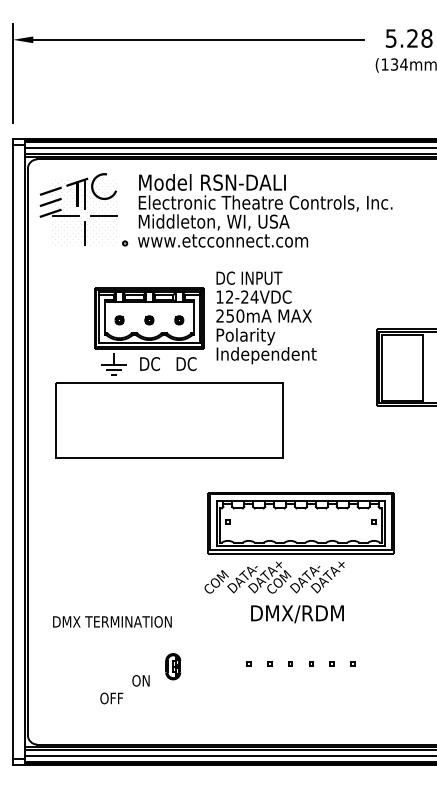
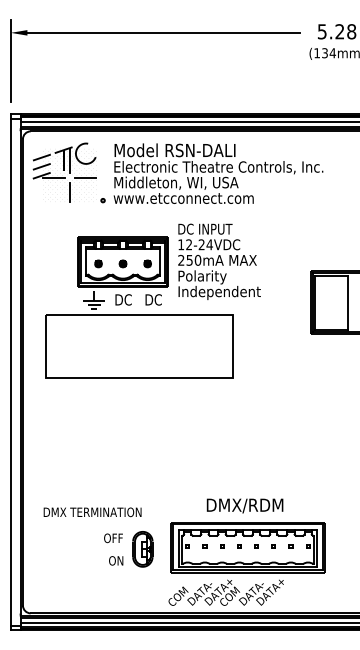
part: (299, 542) -> (246, 563), moved
part: (172, 666) -> (142, 549), size x1.67
text: (111, 698) -> (113, 538), moved

